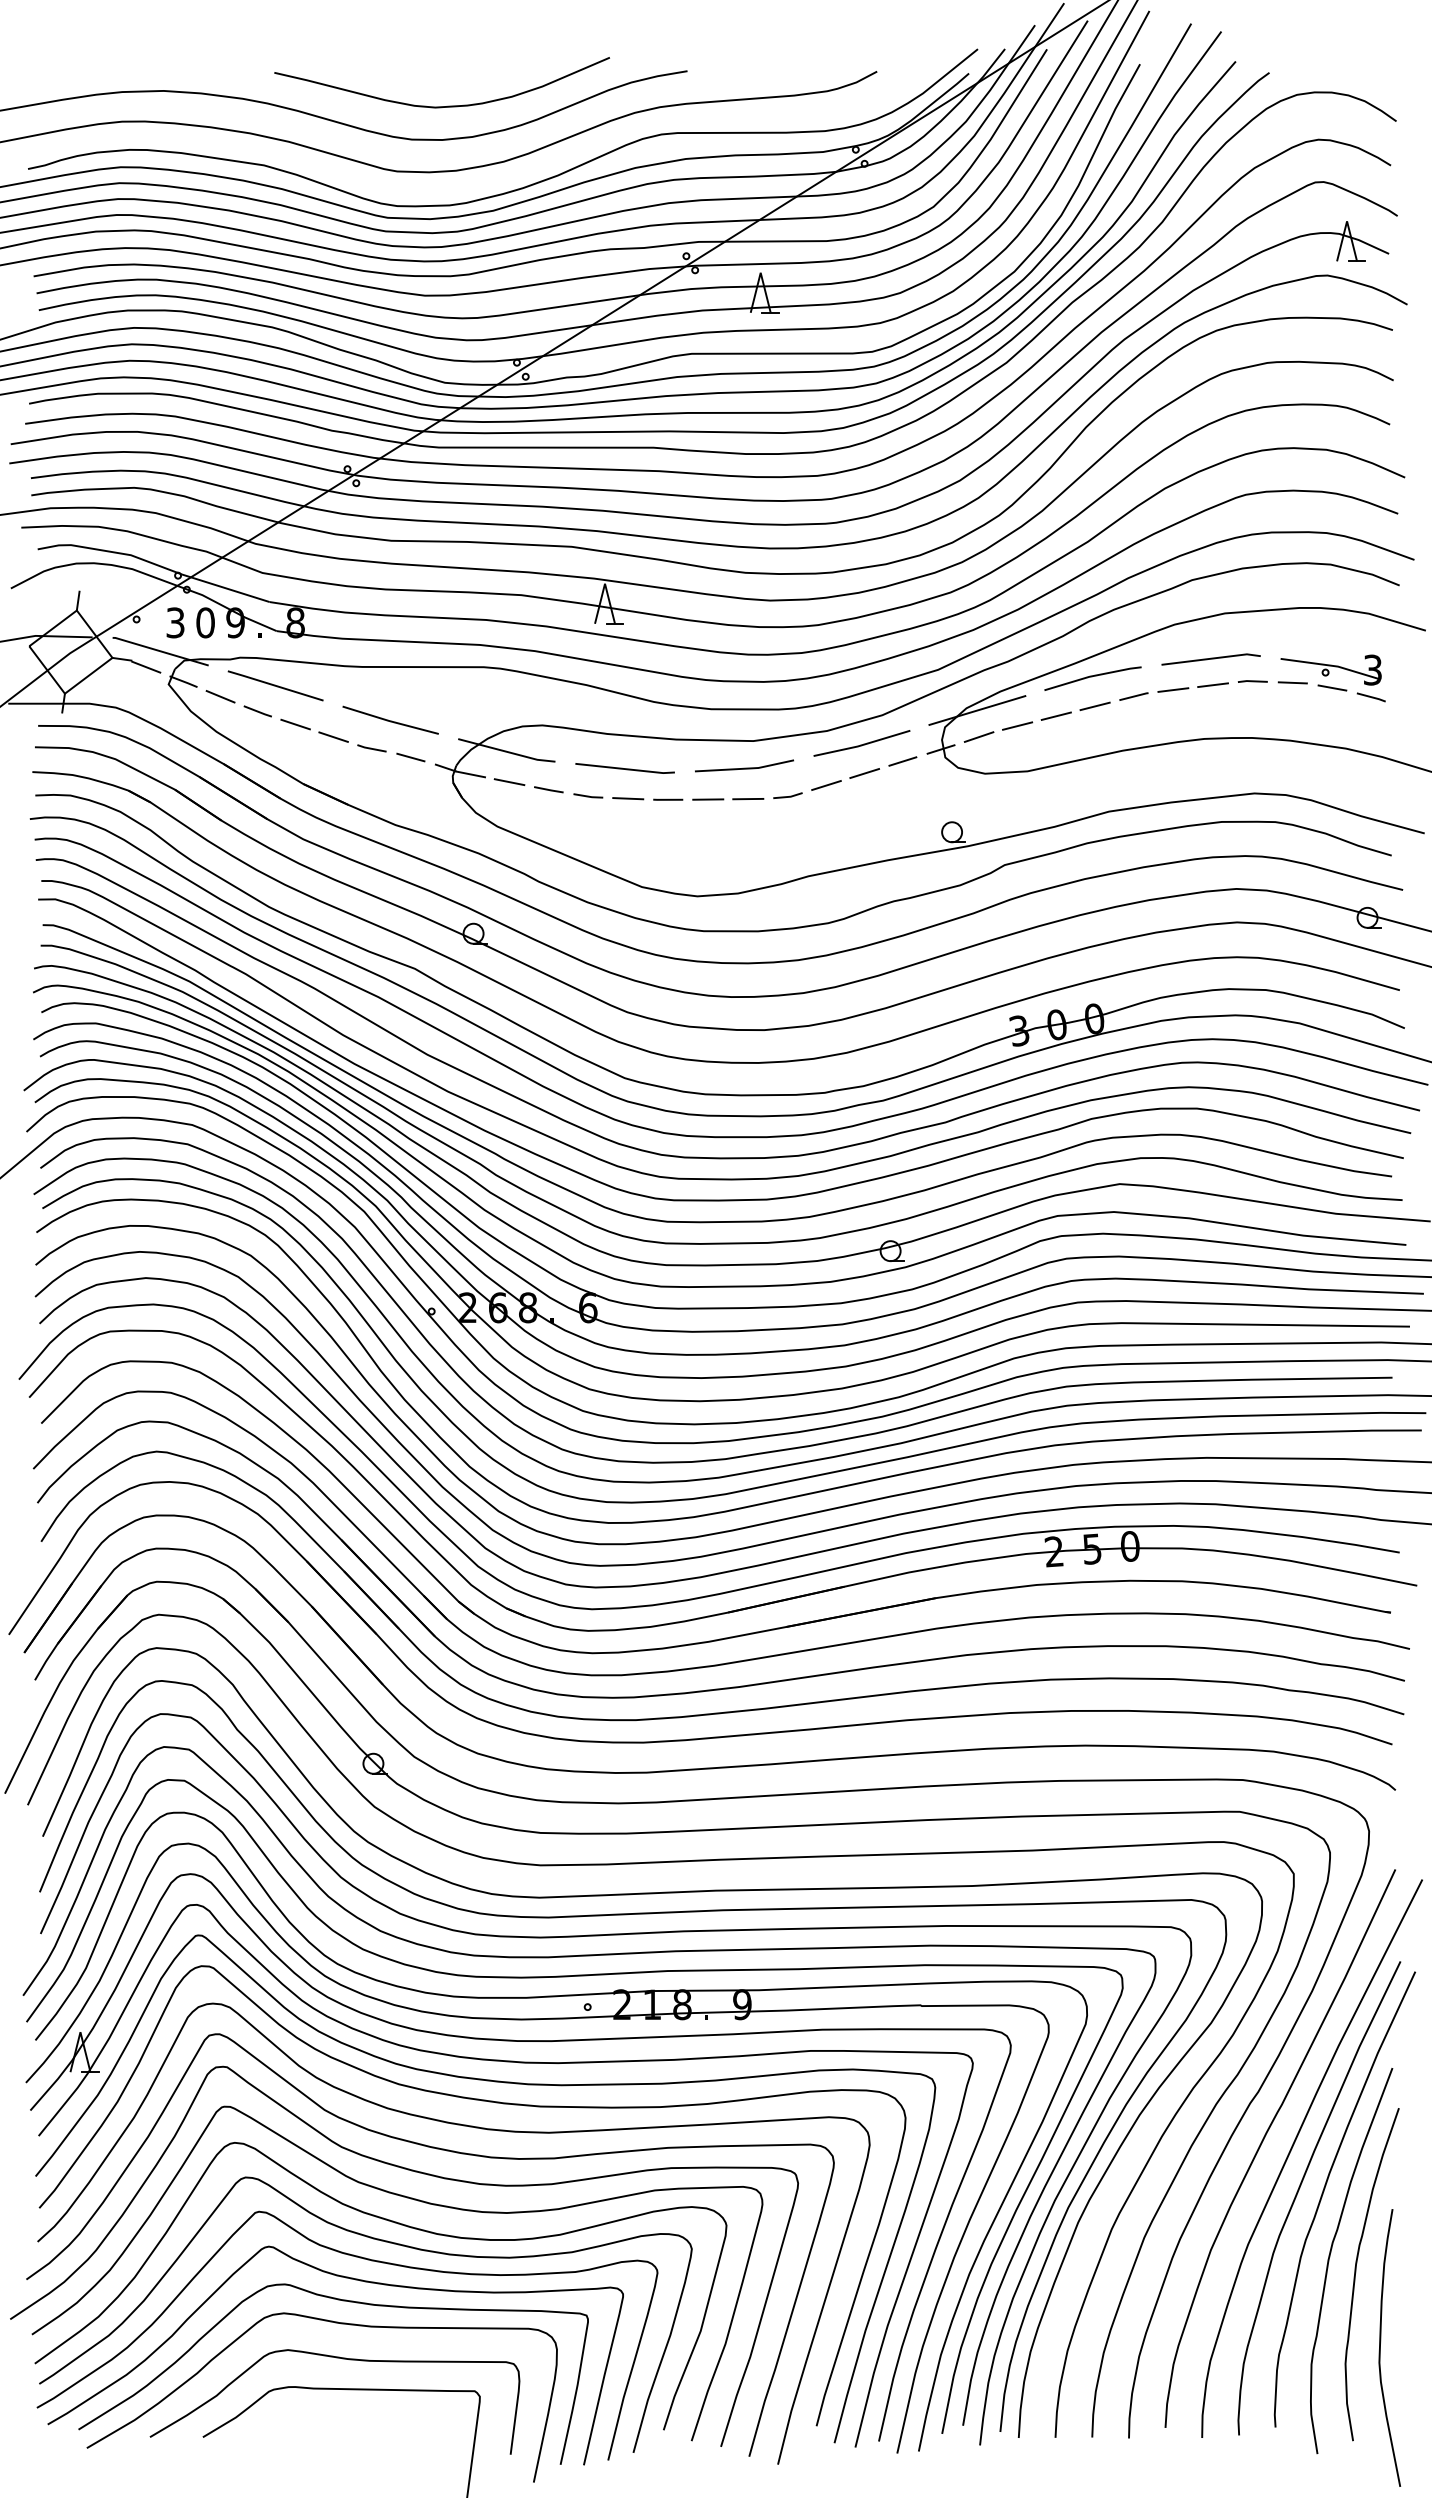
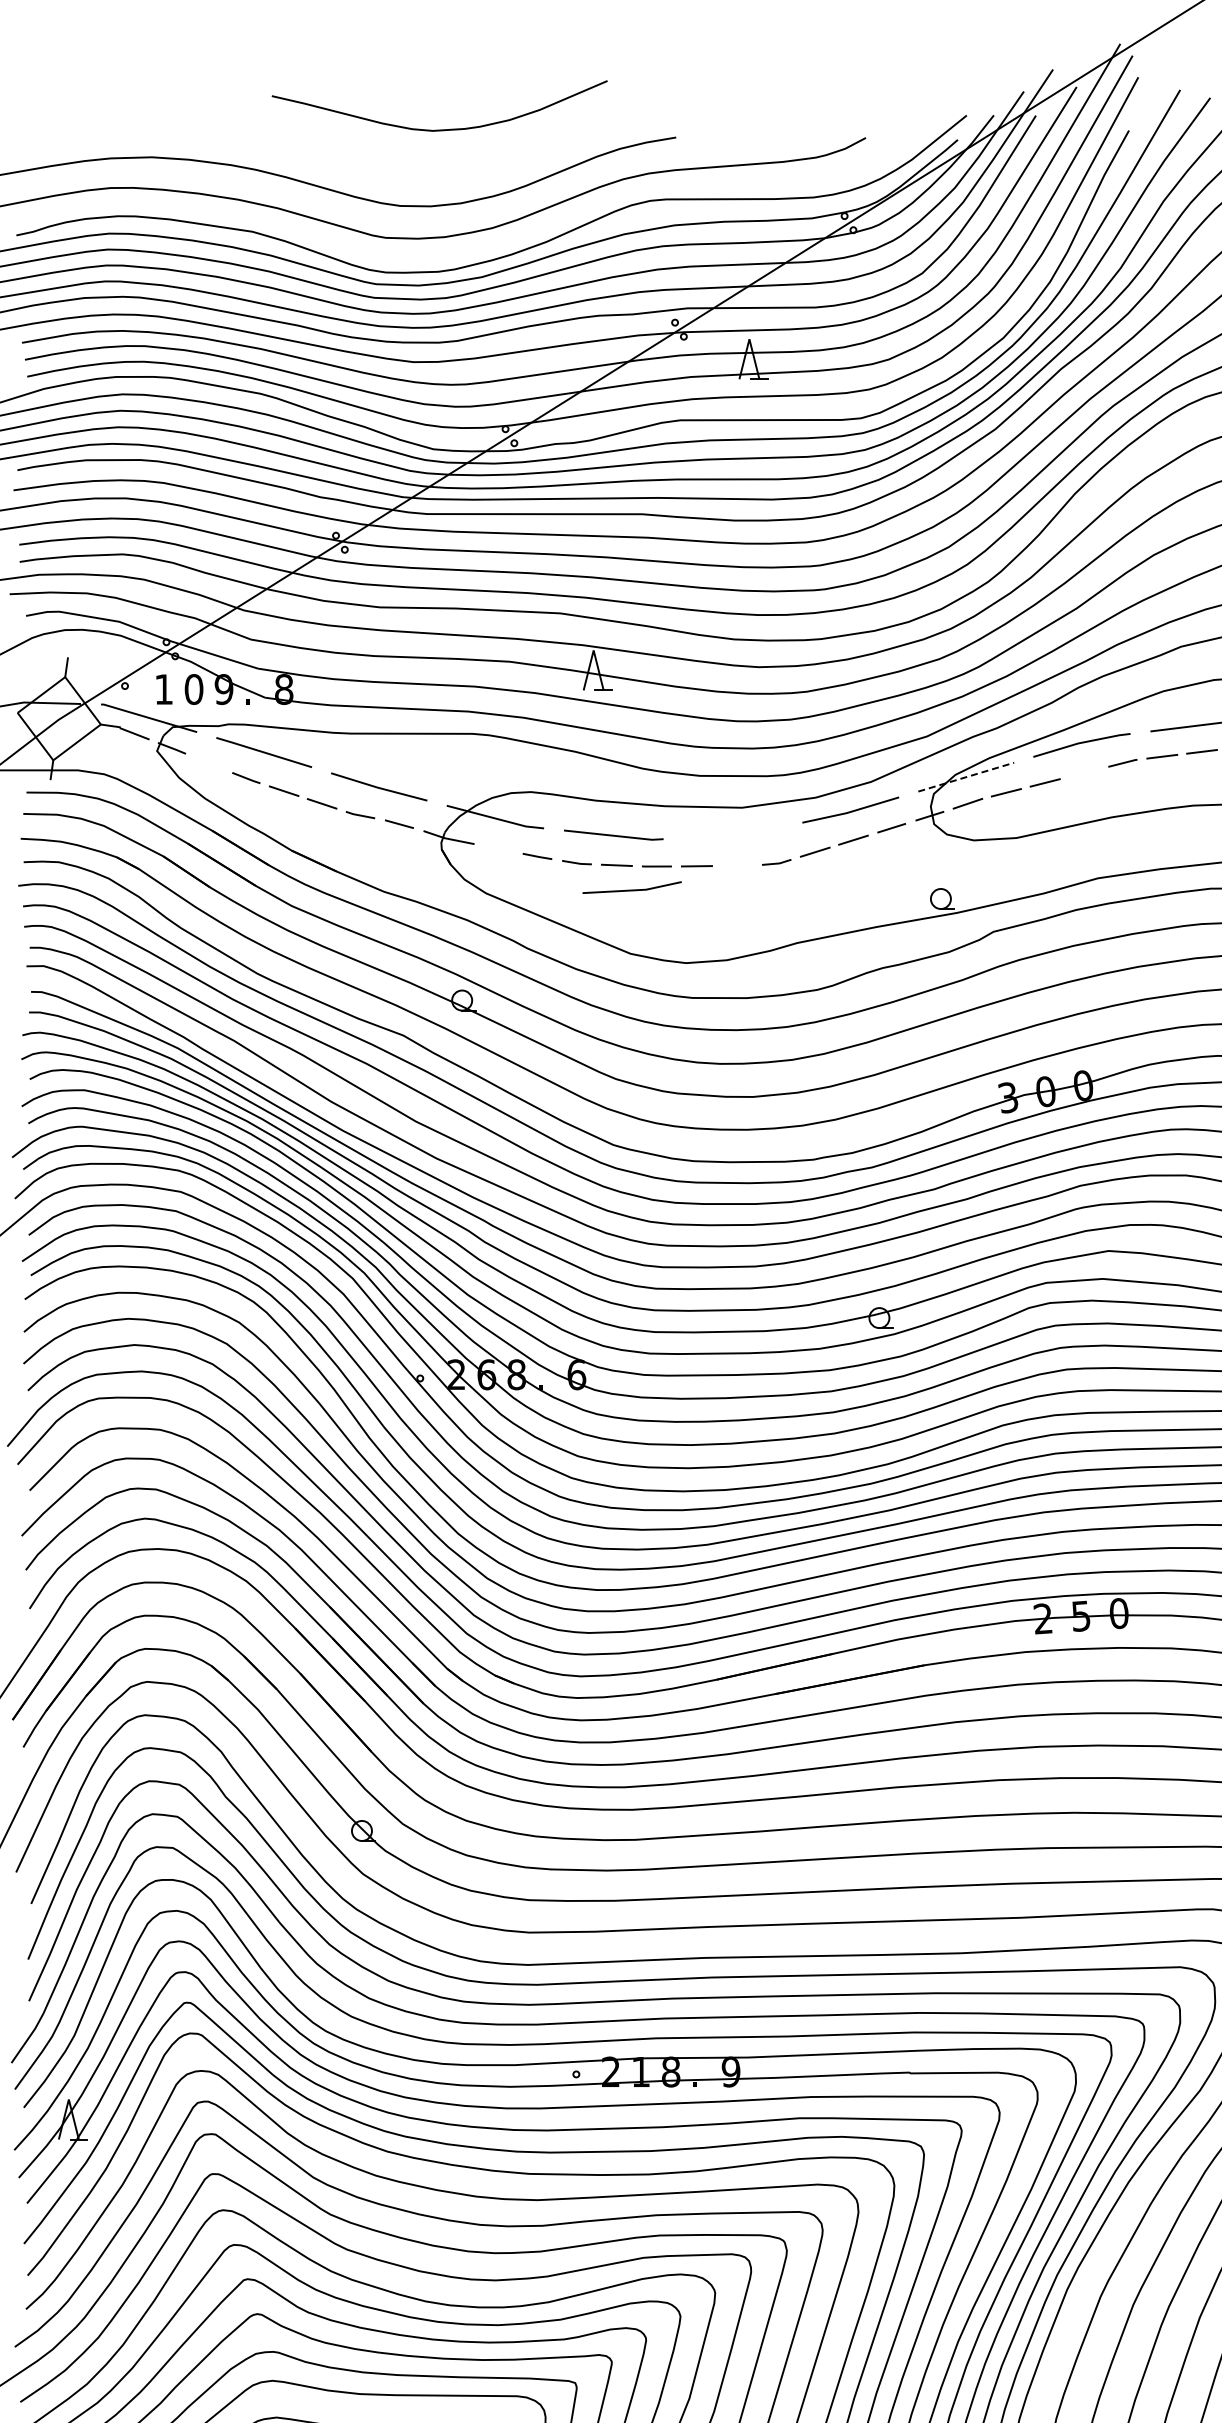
curve: (447, 105) -> (445, 128), moved
text: (175, 622) -> (163, 689), 3 -> 1
line: (220, 696) -> (208, 763), removed
line: (1094, 706) -> (1083, 773), removed
line: (977, 710) -> (966, 777), solid -> dashed
line: (744, 767) -> (632, 889), moved
line: (509, 782) -> (498, 849), removed
line: (748, 798) -> (737, 865), removed

